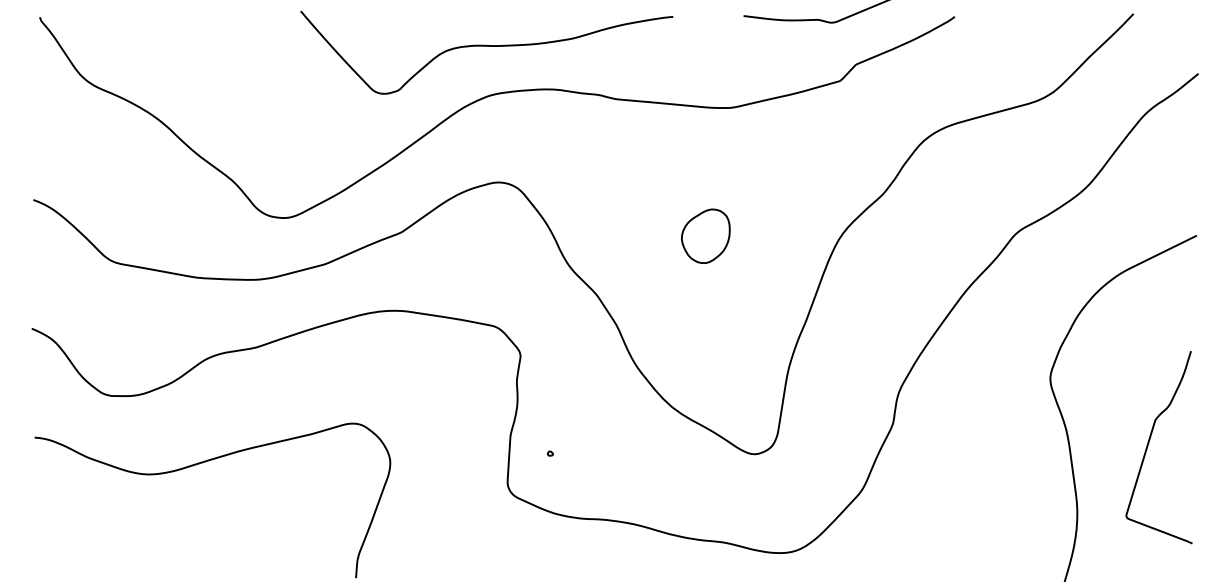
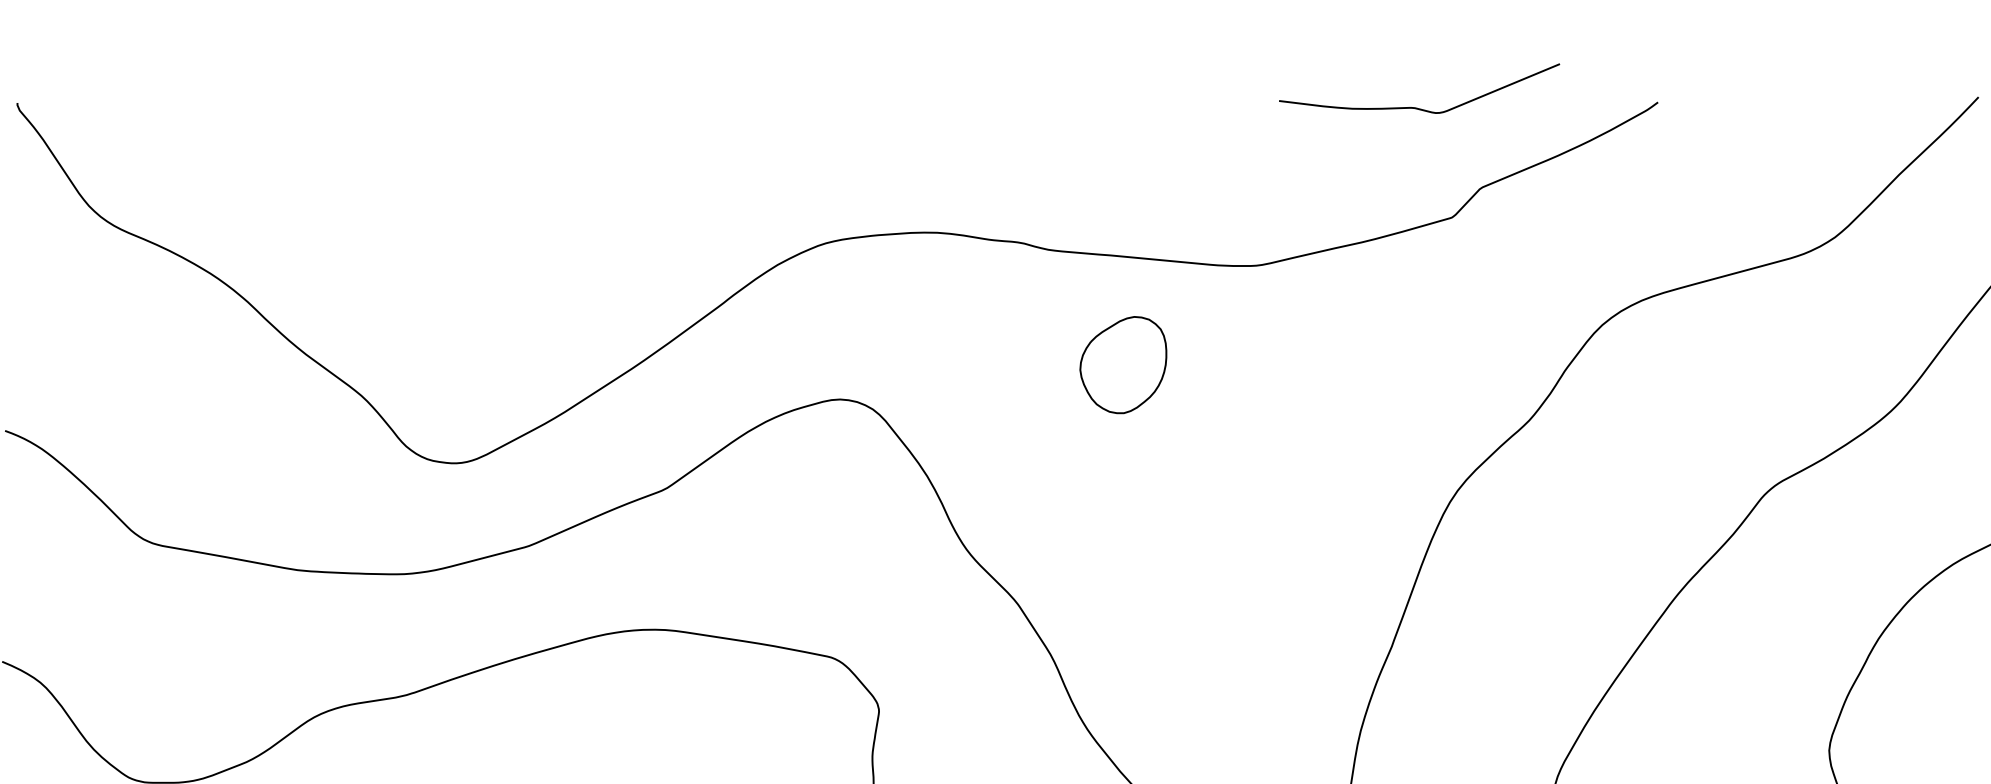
curve: (486, 46) -> (817, 155), removed
part: (705, 235) -> (1122, 363), moved

